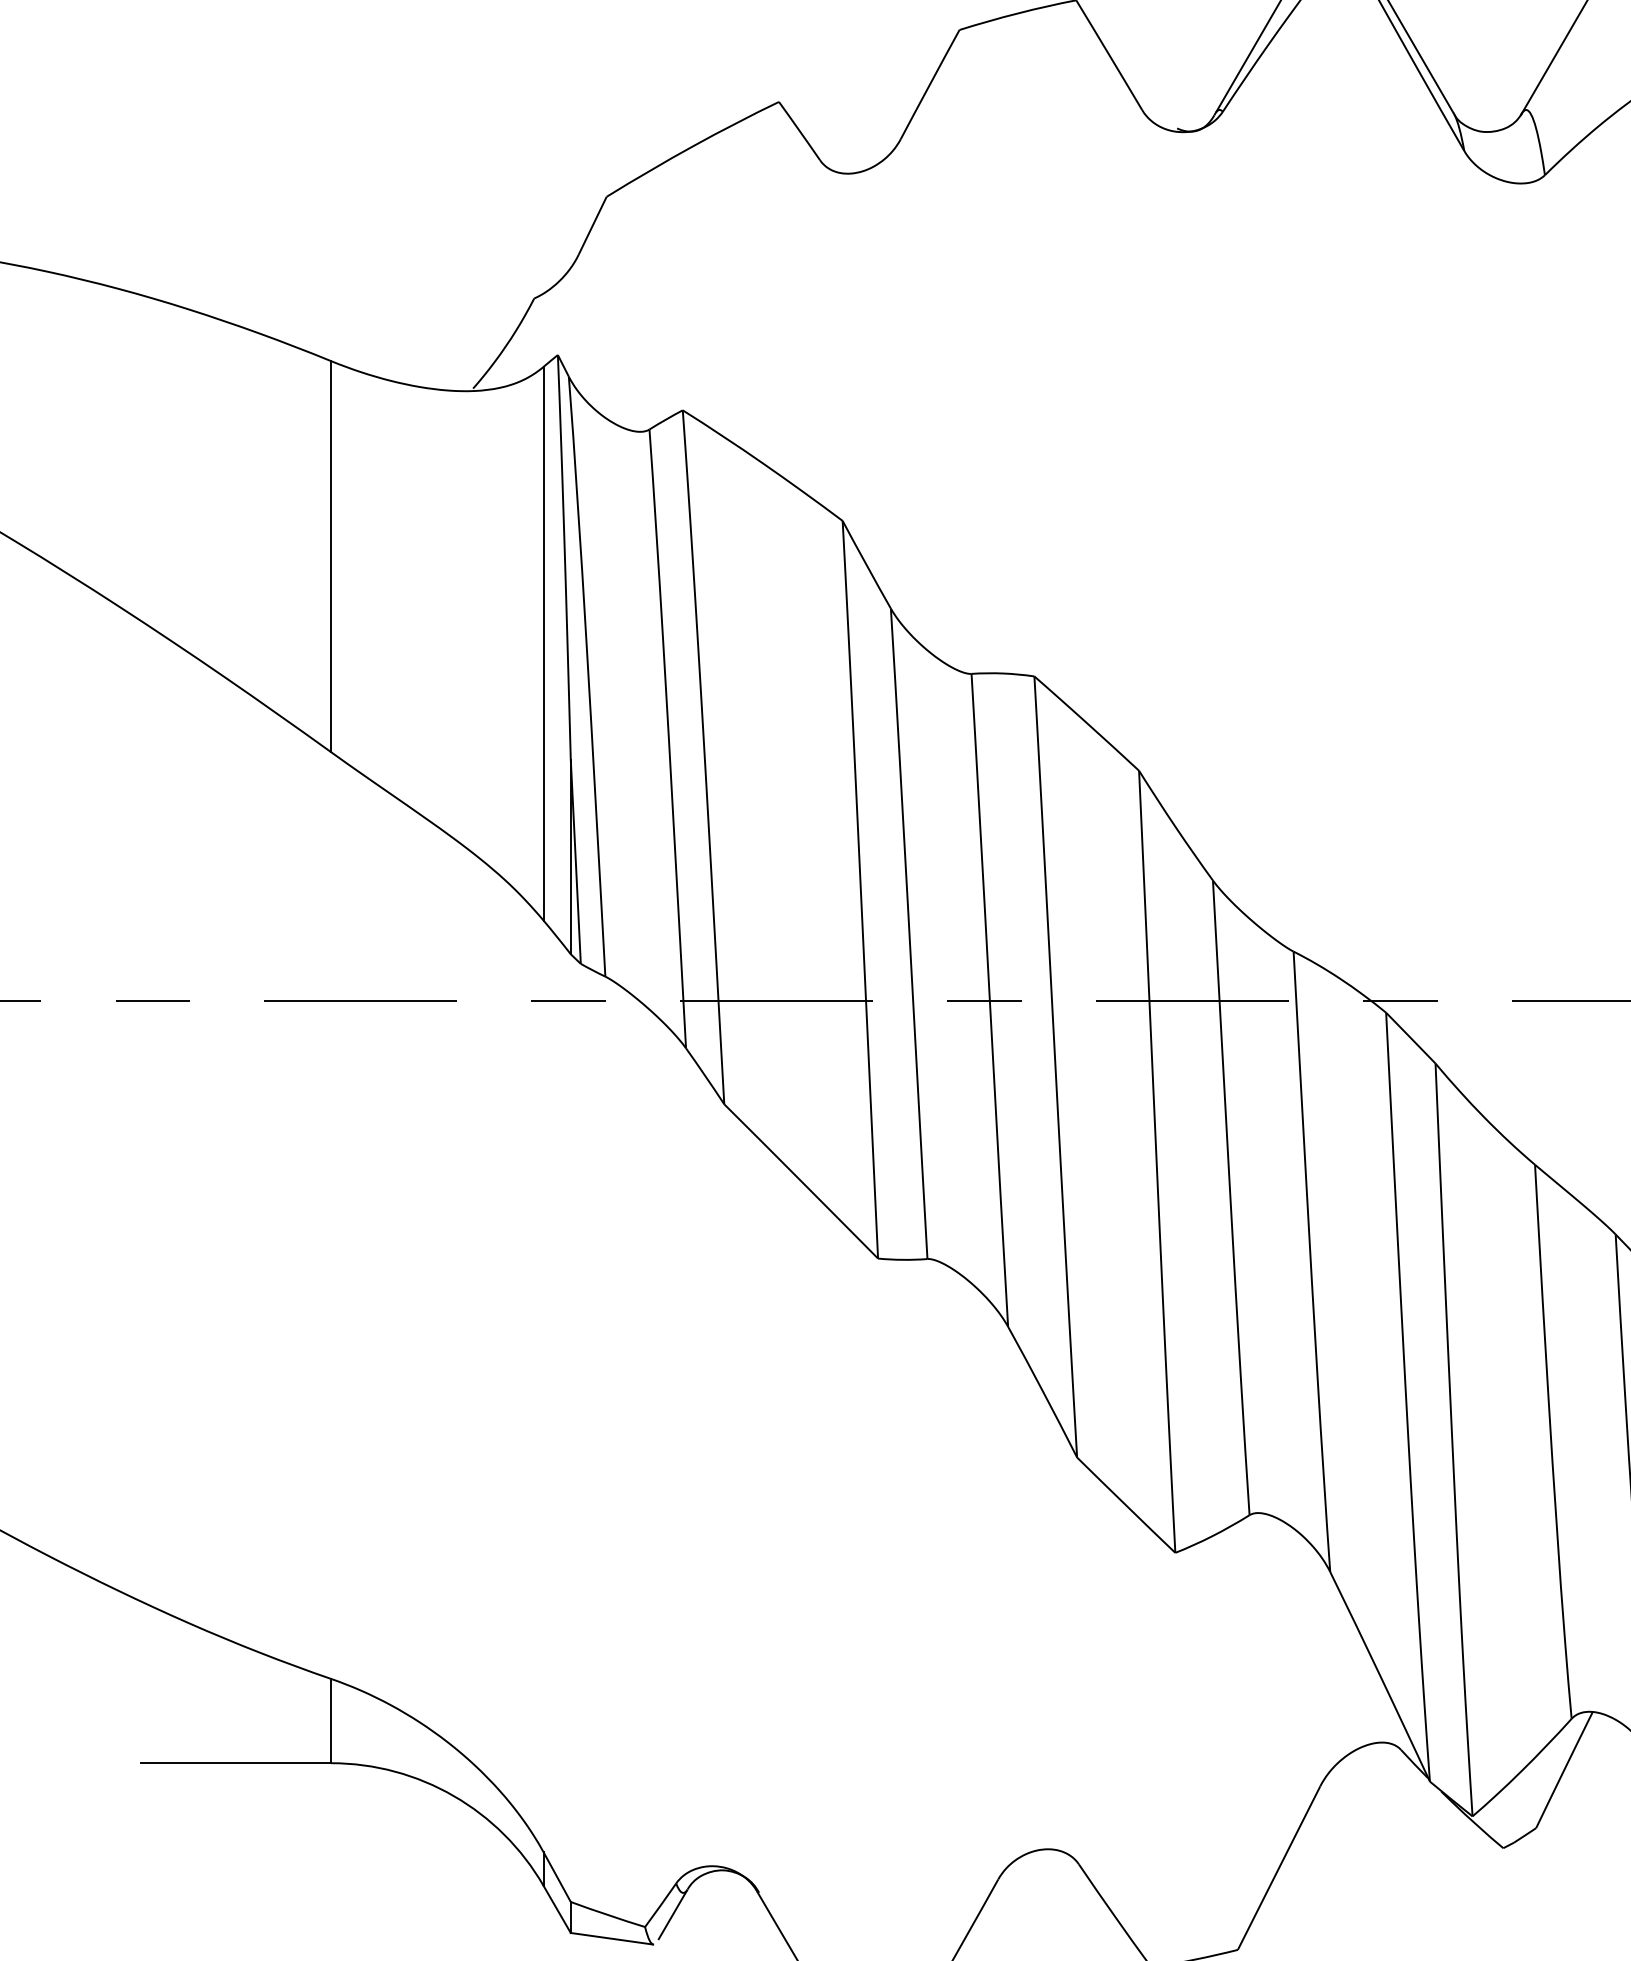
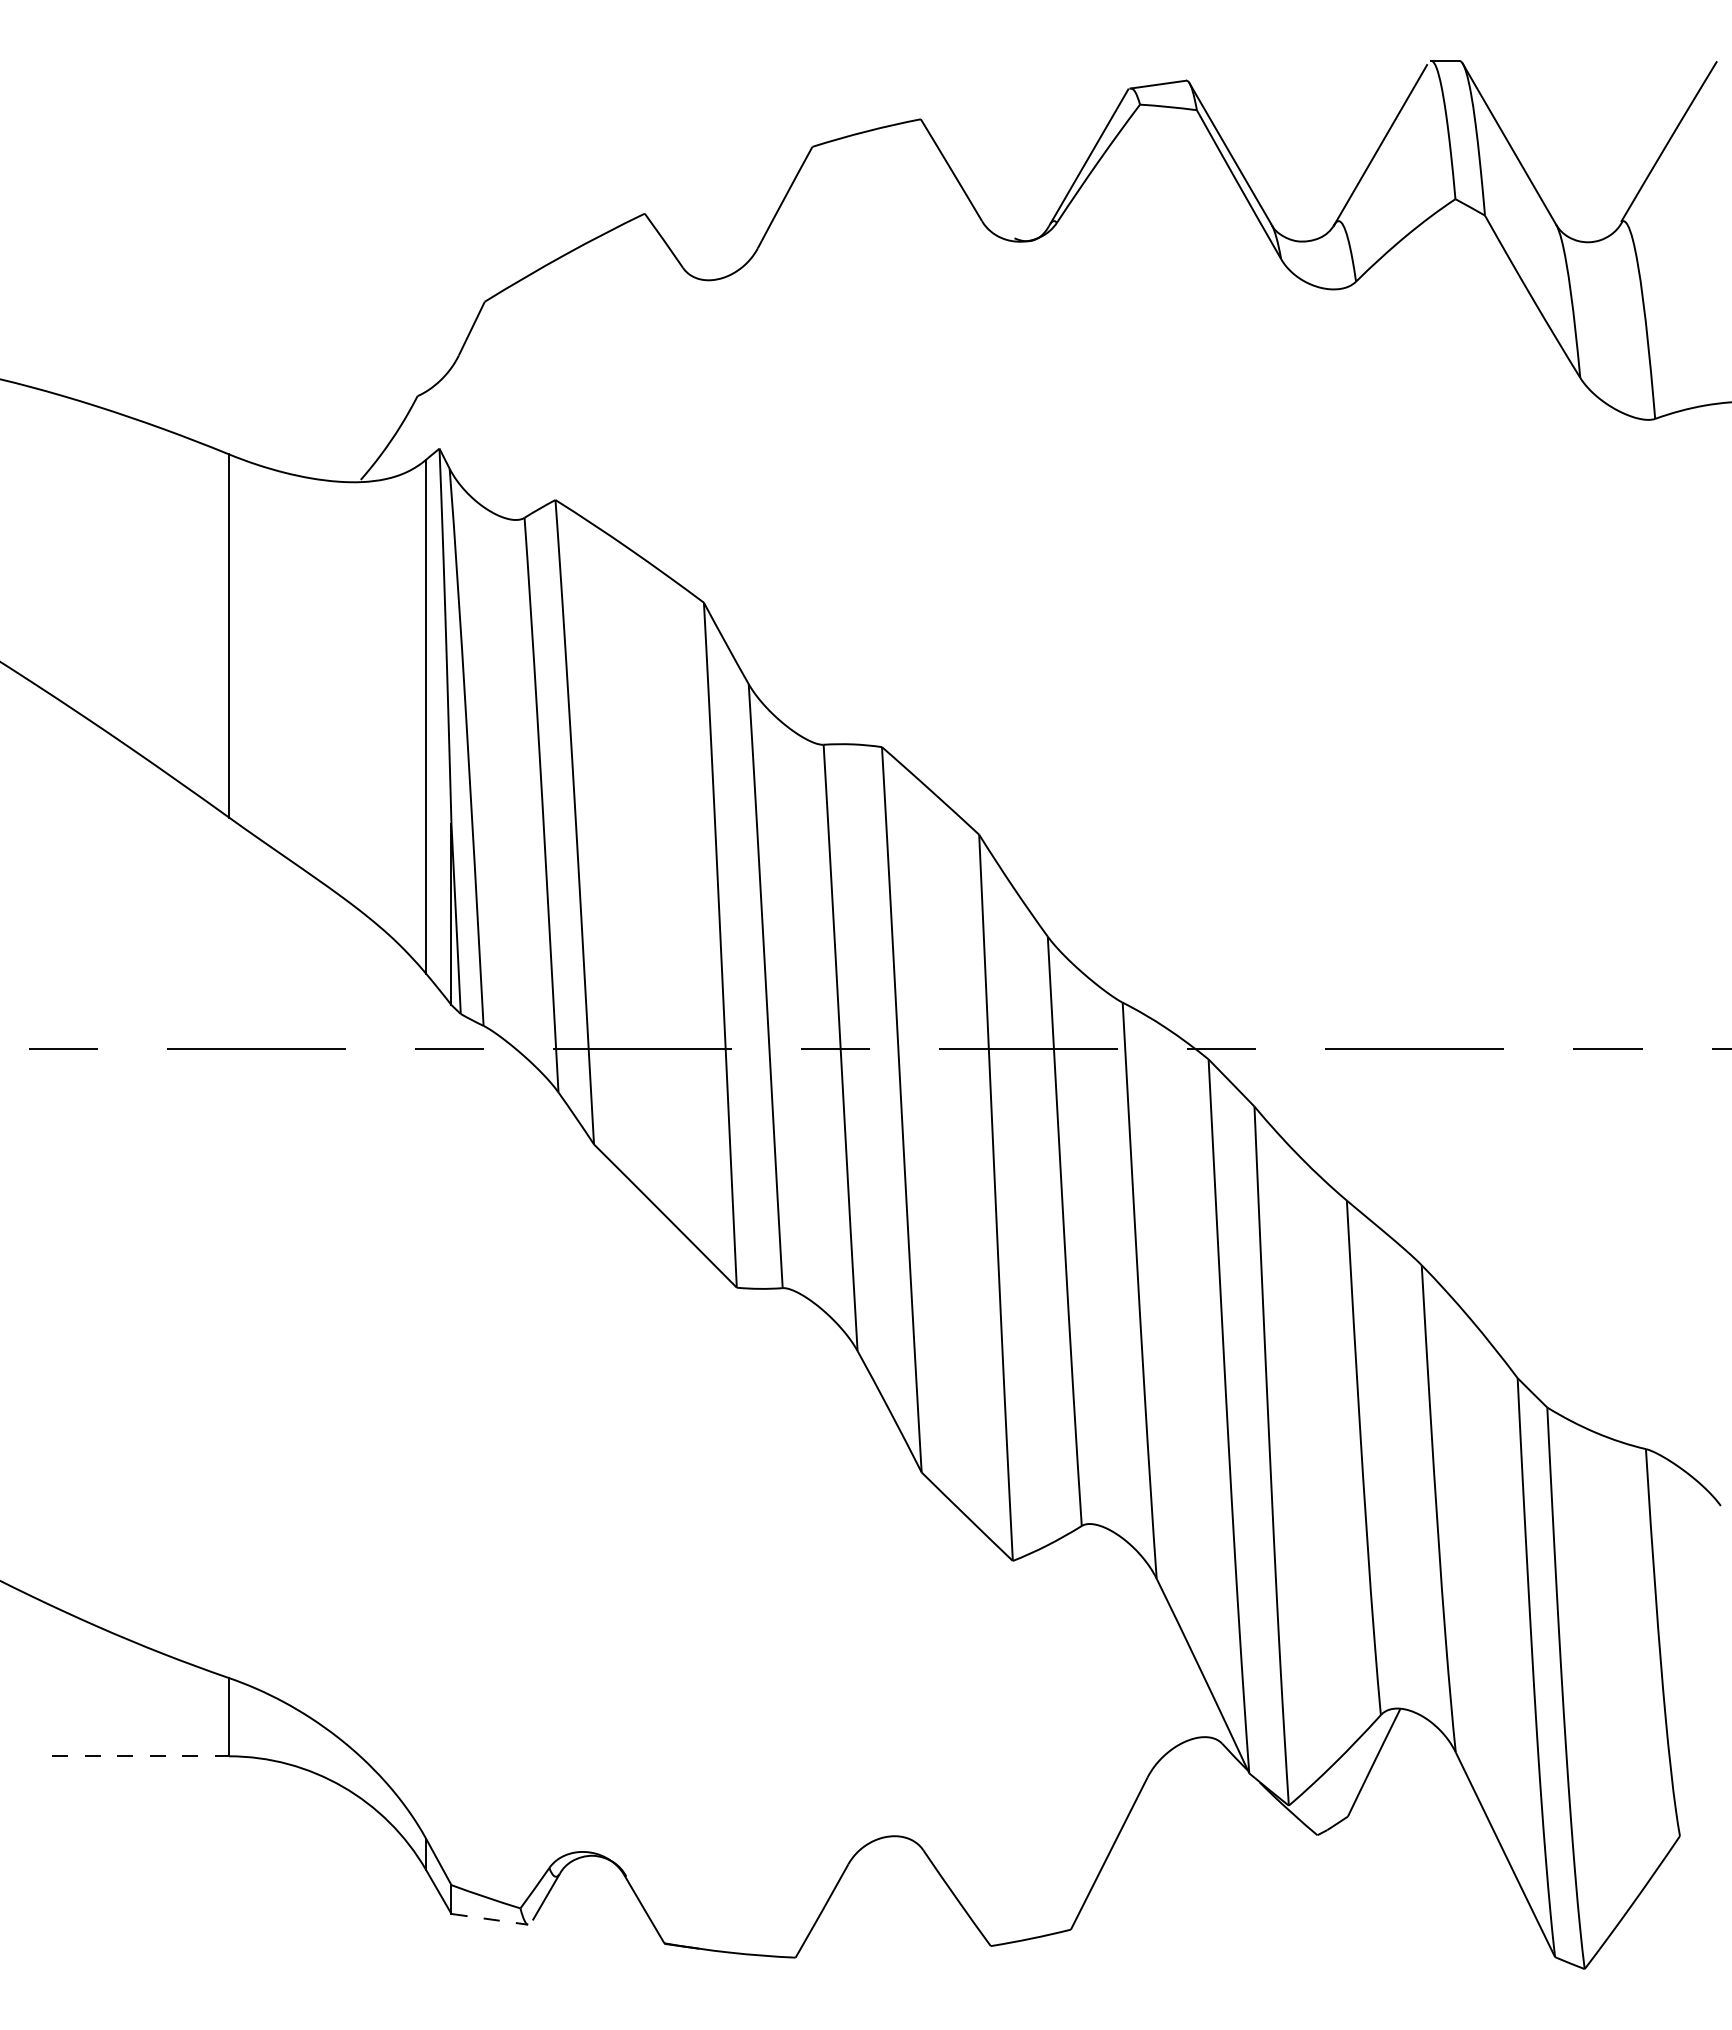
line: (236, 1763) -> (141, 1756), solid -> dashed
line: (611, 1938) -> (489, 1919), solid -> dashed

